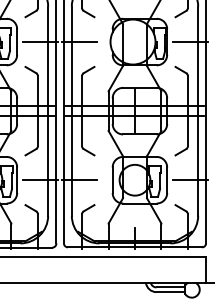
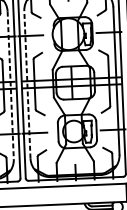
line: (48, 111) -> (10, 85), solid -> dashed
line: (71, 111) -> (27, 84), solid -> dashed

